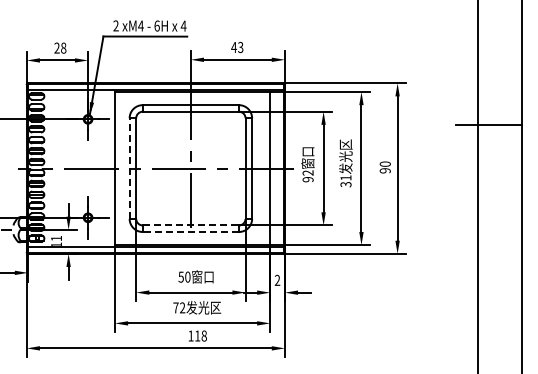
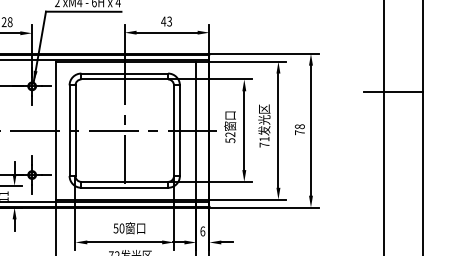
text: (384, 167) -> (299, 129), 90 -> 78
line: (129, 168) -> (69, 130), dashed -> solid
text: (307, 179) -> (229, 140), 92 -> 52
text: (345, 184) -> (264, 145), 31 -> 71
line: (191, 225) -> (125, 181), dashed -> solid
line: (190, 232) -> (124, 188), dashed -> solid
text: (277, 279) -> (202, 230), 2 -> 6

